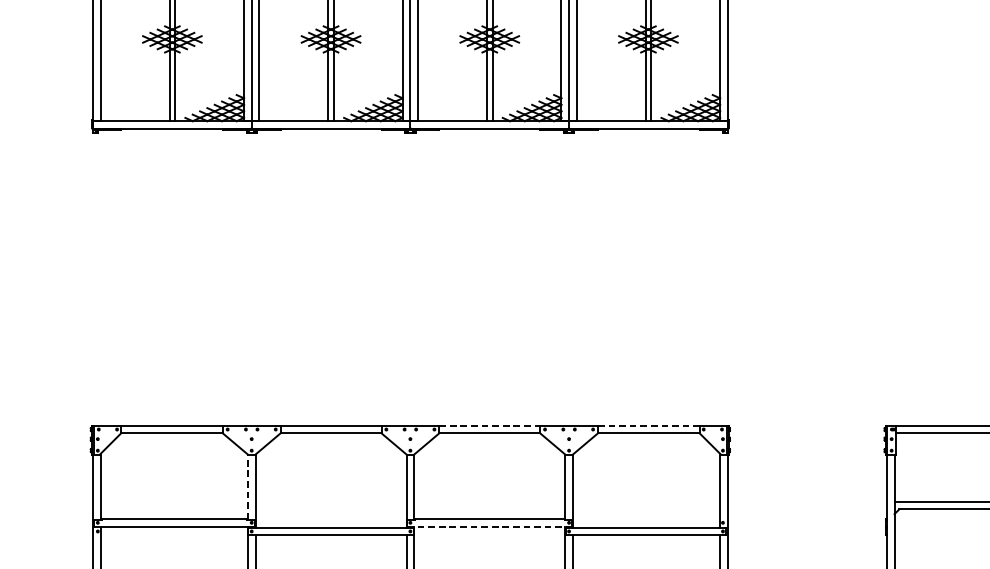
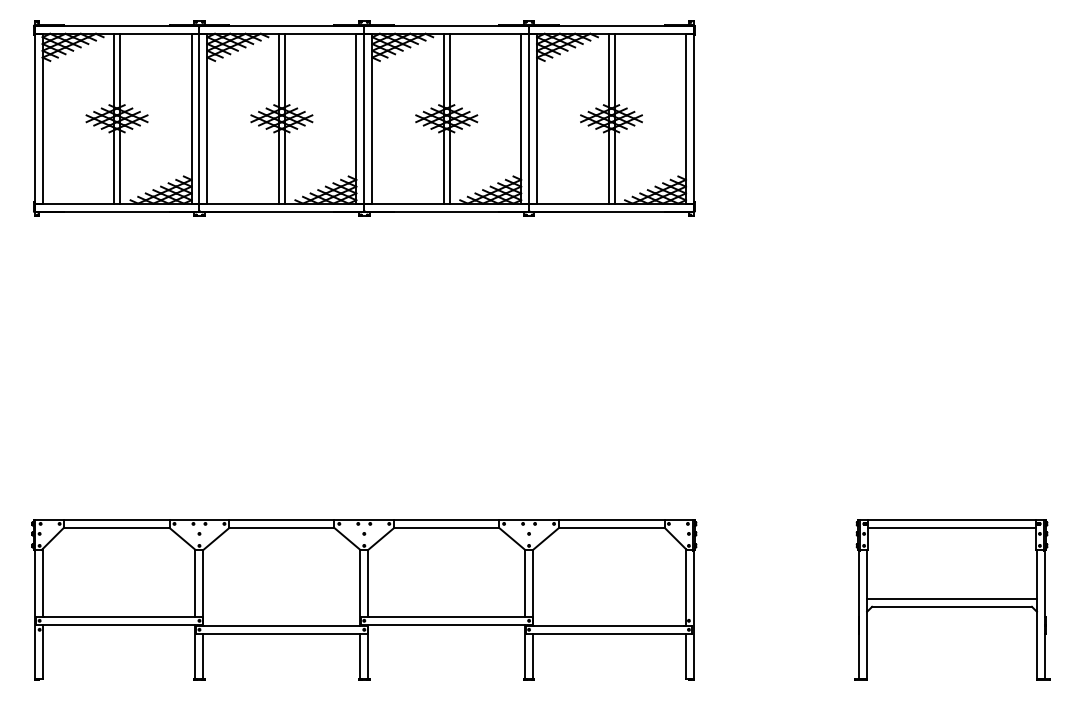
line: (490, 425) -> (447, 519), dashed -> solid
line: (648, 425) -> (611, 519), dashed -> solid
line: (247, 486) -> (195, 583), dashed -> solid
line: (489, 526) -> (446, 624), dashed -> solid

